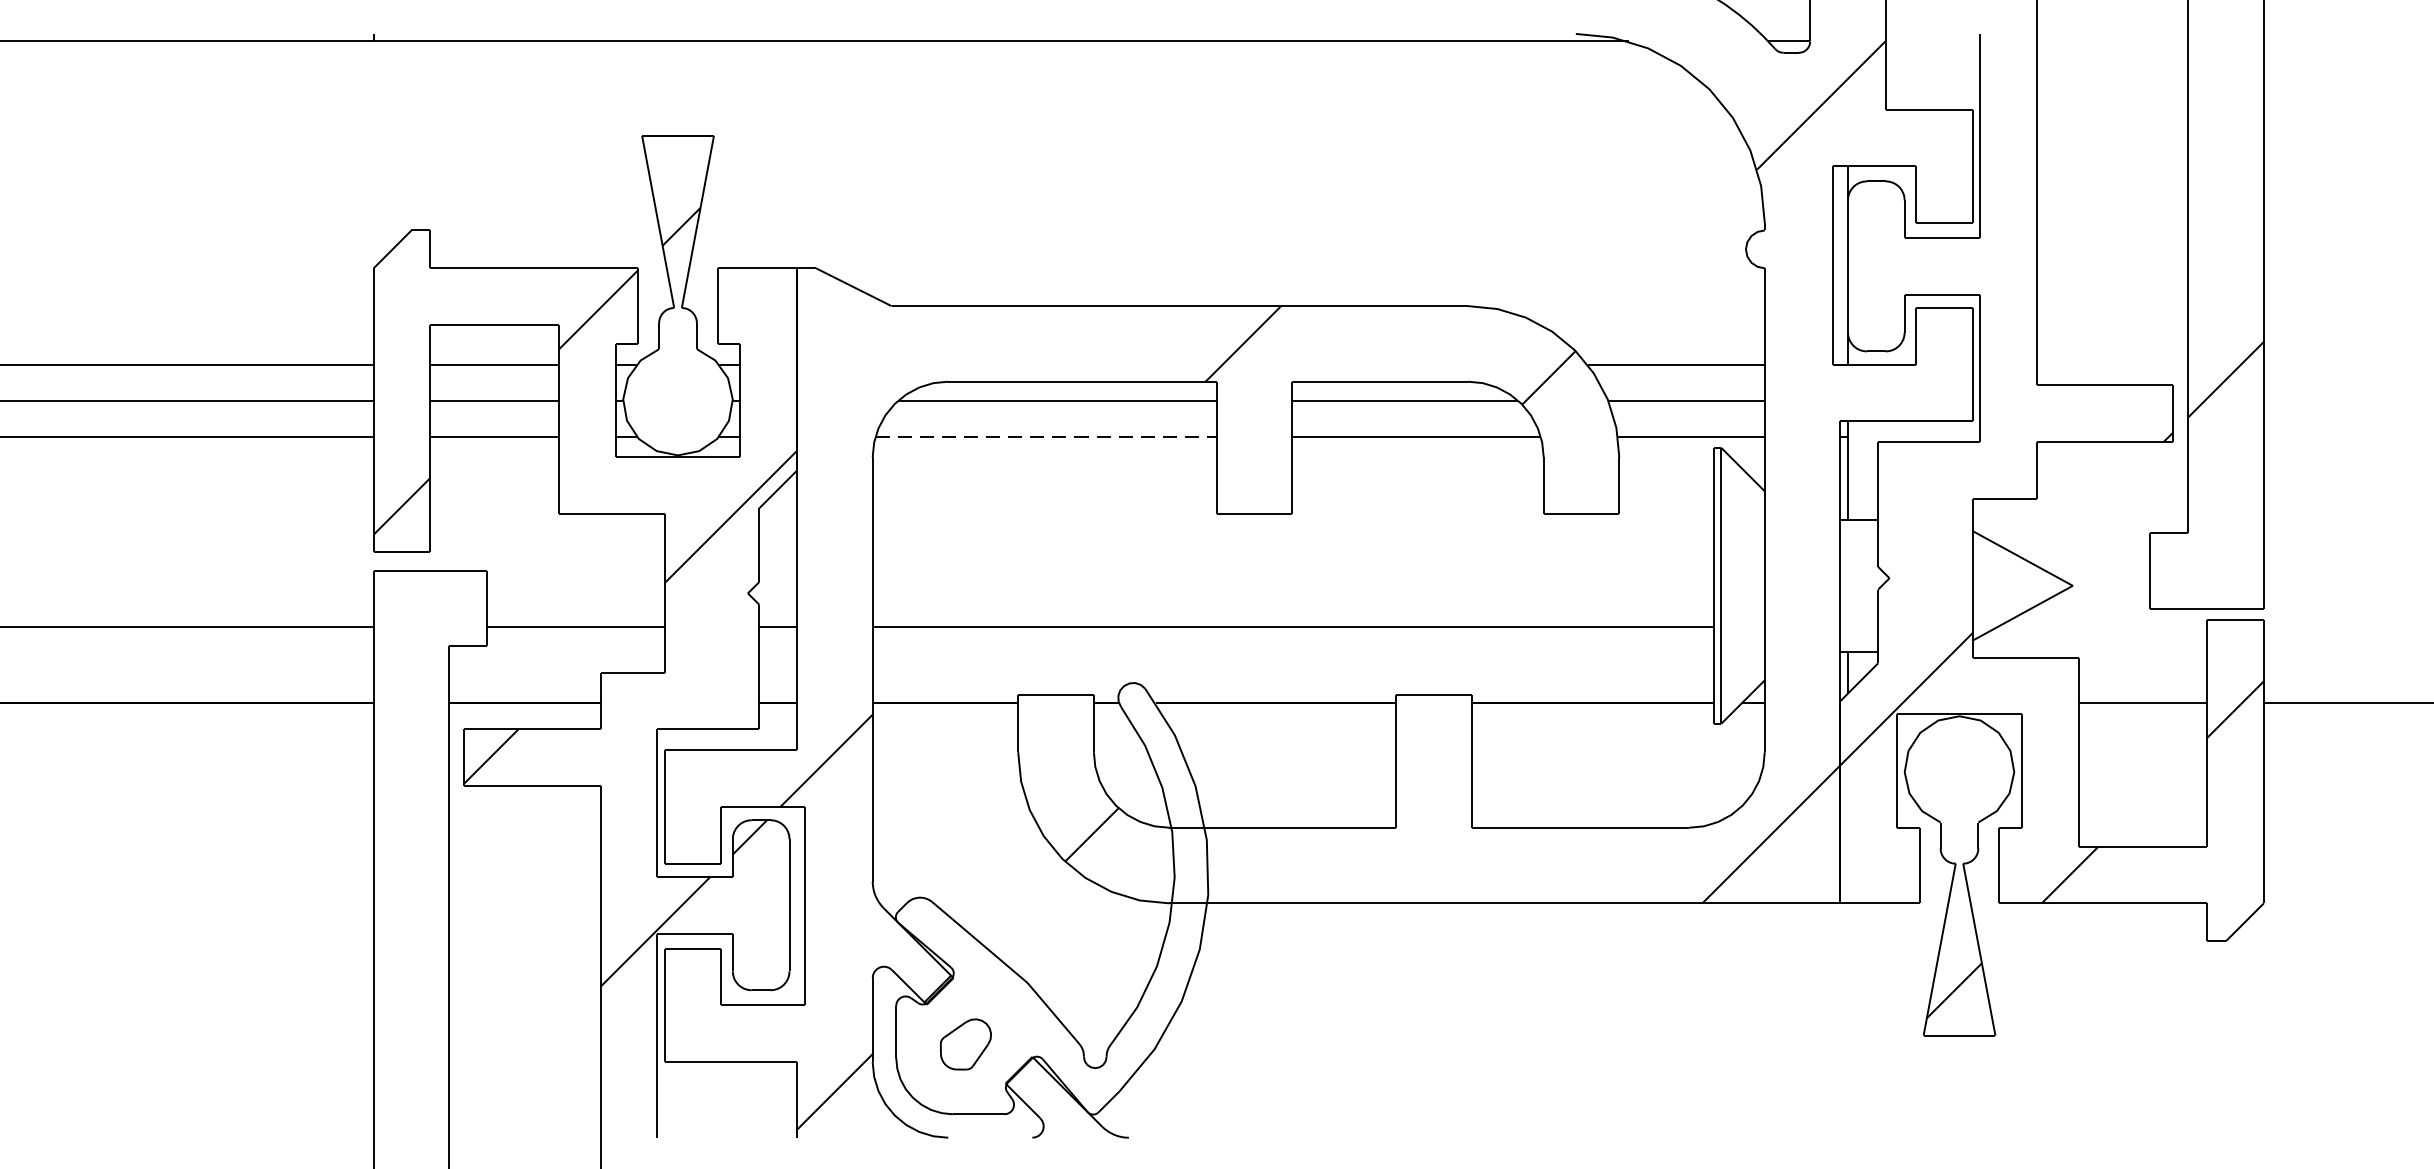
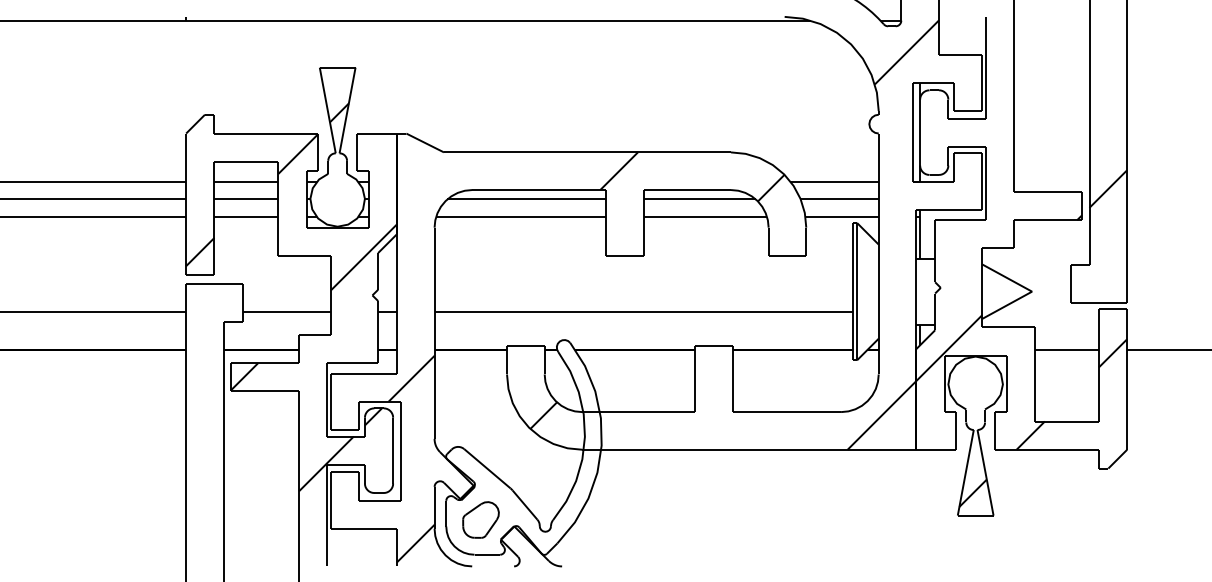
line: (1045, 436) -> (520, 217), dashed -> solid
part: (964, 1043) -> (480, 519), size x1.43

